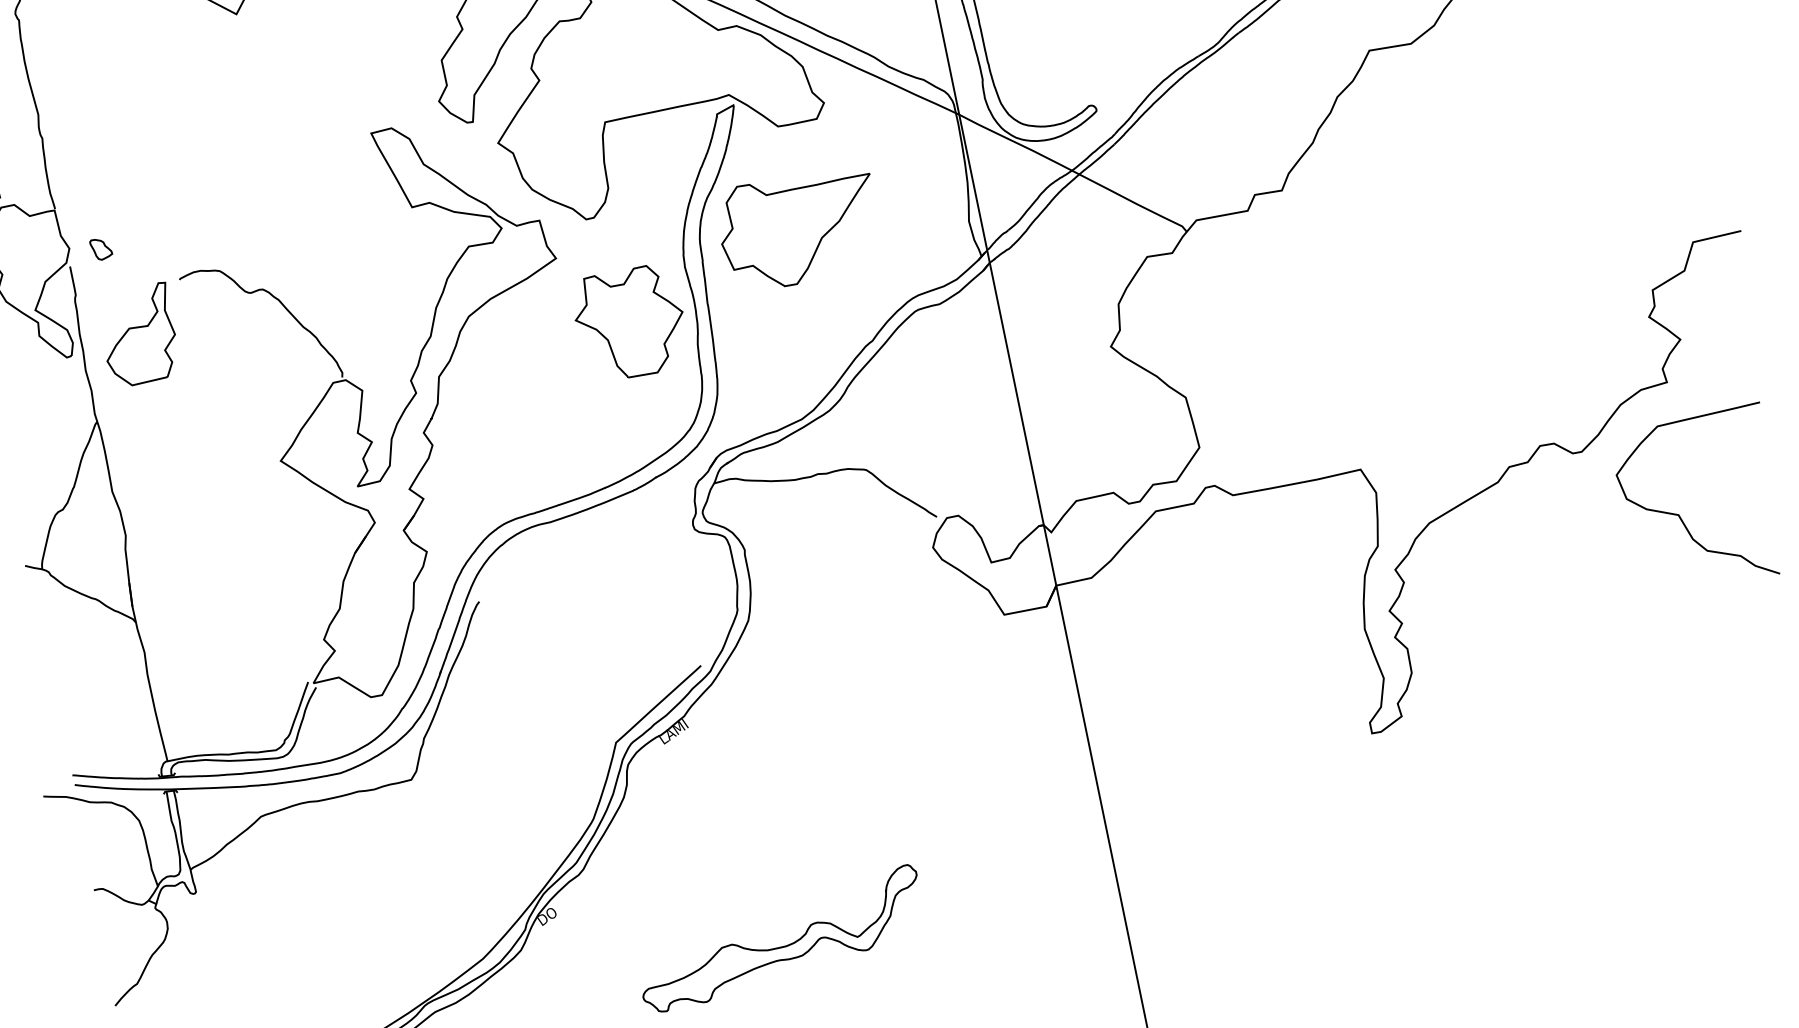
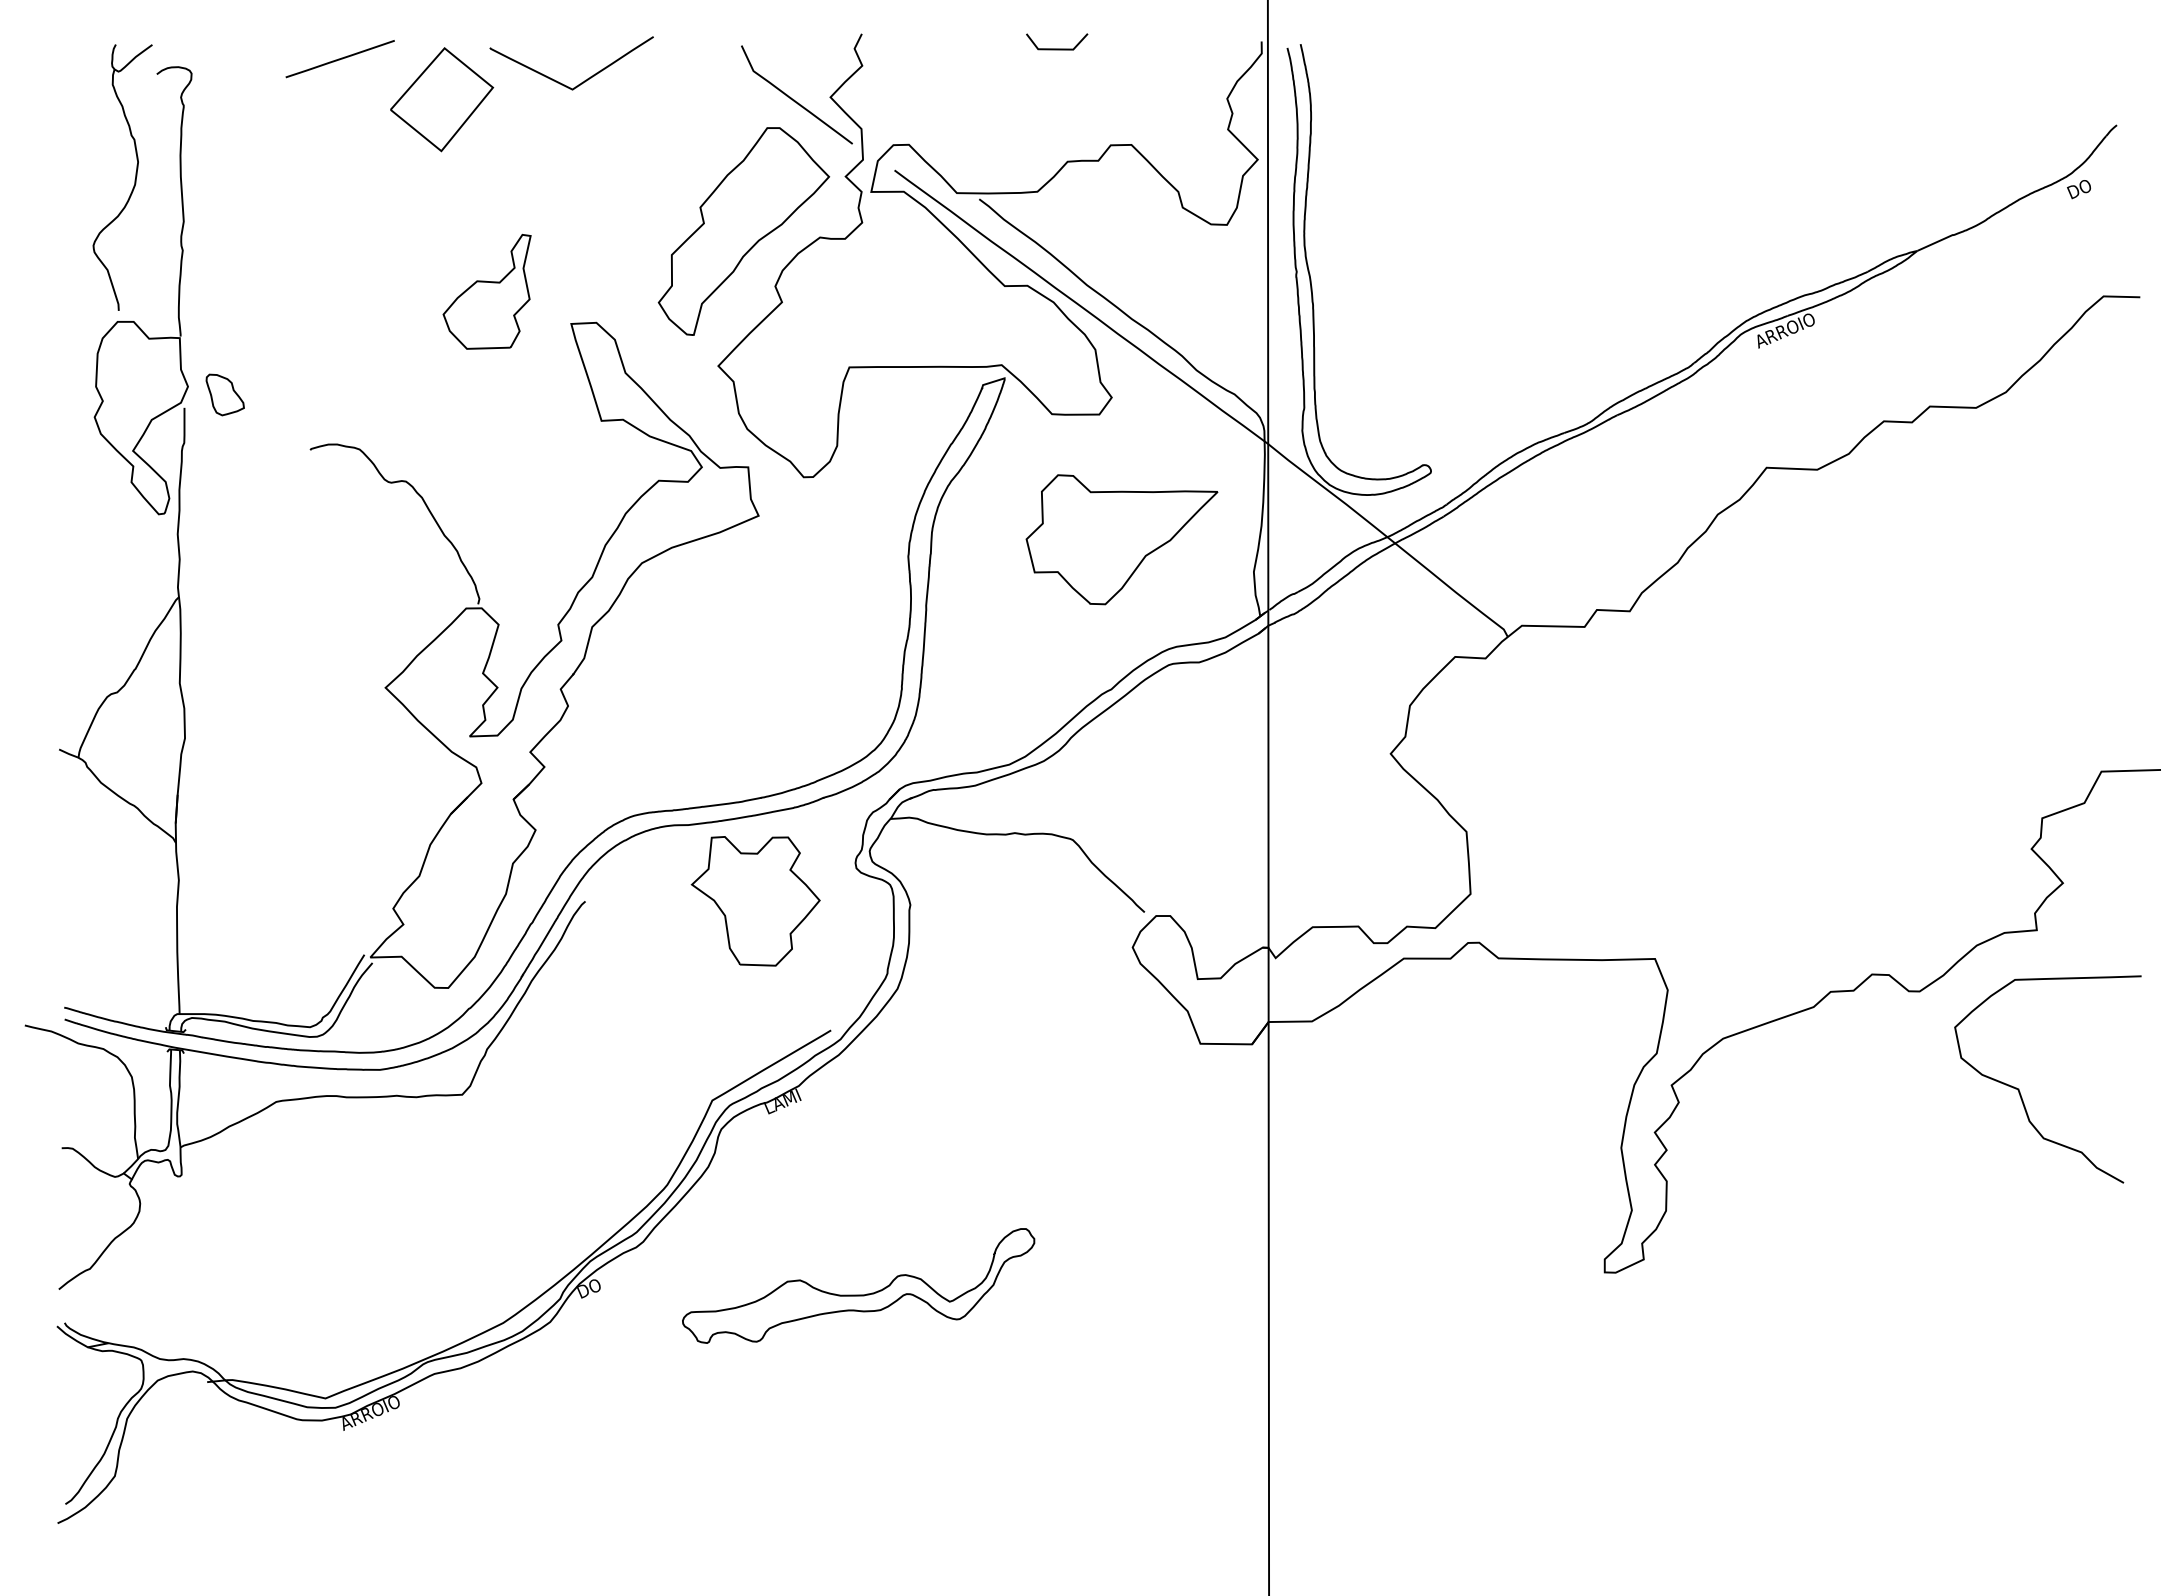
part: (799, 228) -> (1121, 539), moved
part: (101, 248) -> (225, 394), size x1.6
part: (630, 323) -> (755, 901), moved
part: (138, 335) -> (486, 291), moved
part: (782, 946) -> (858, 1294), moved

